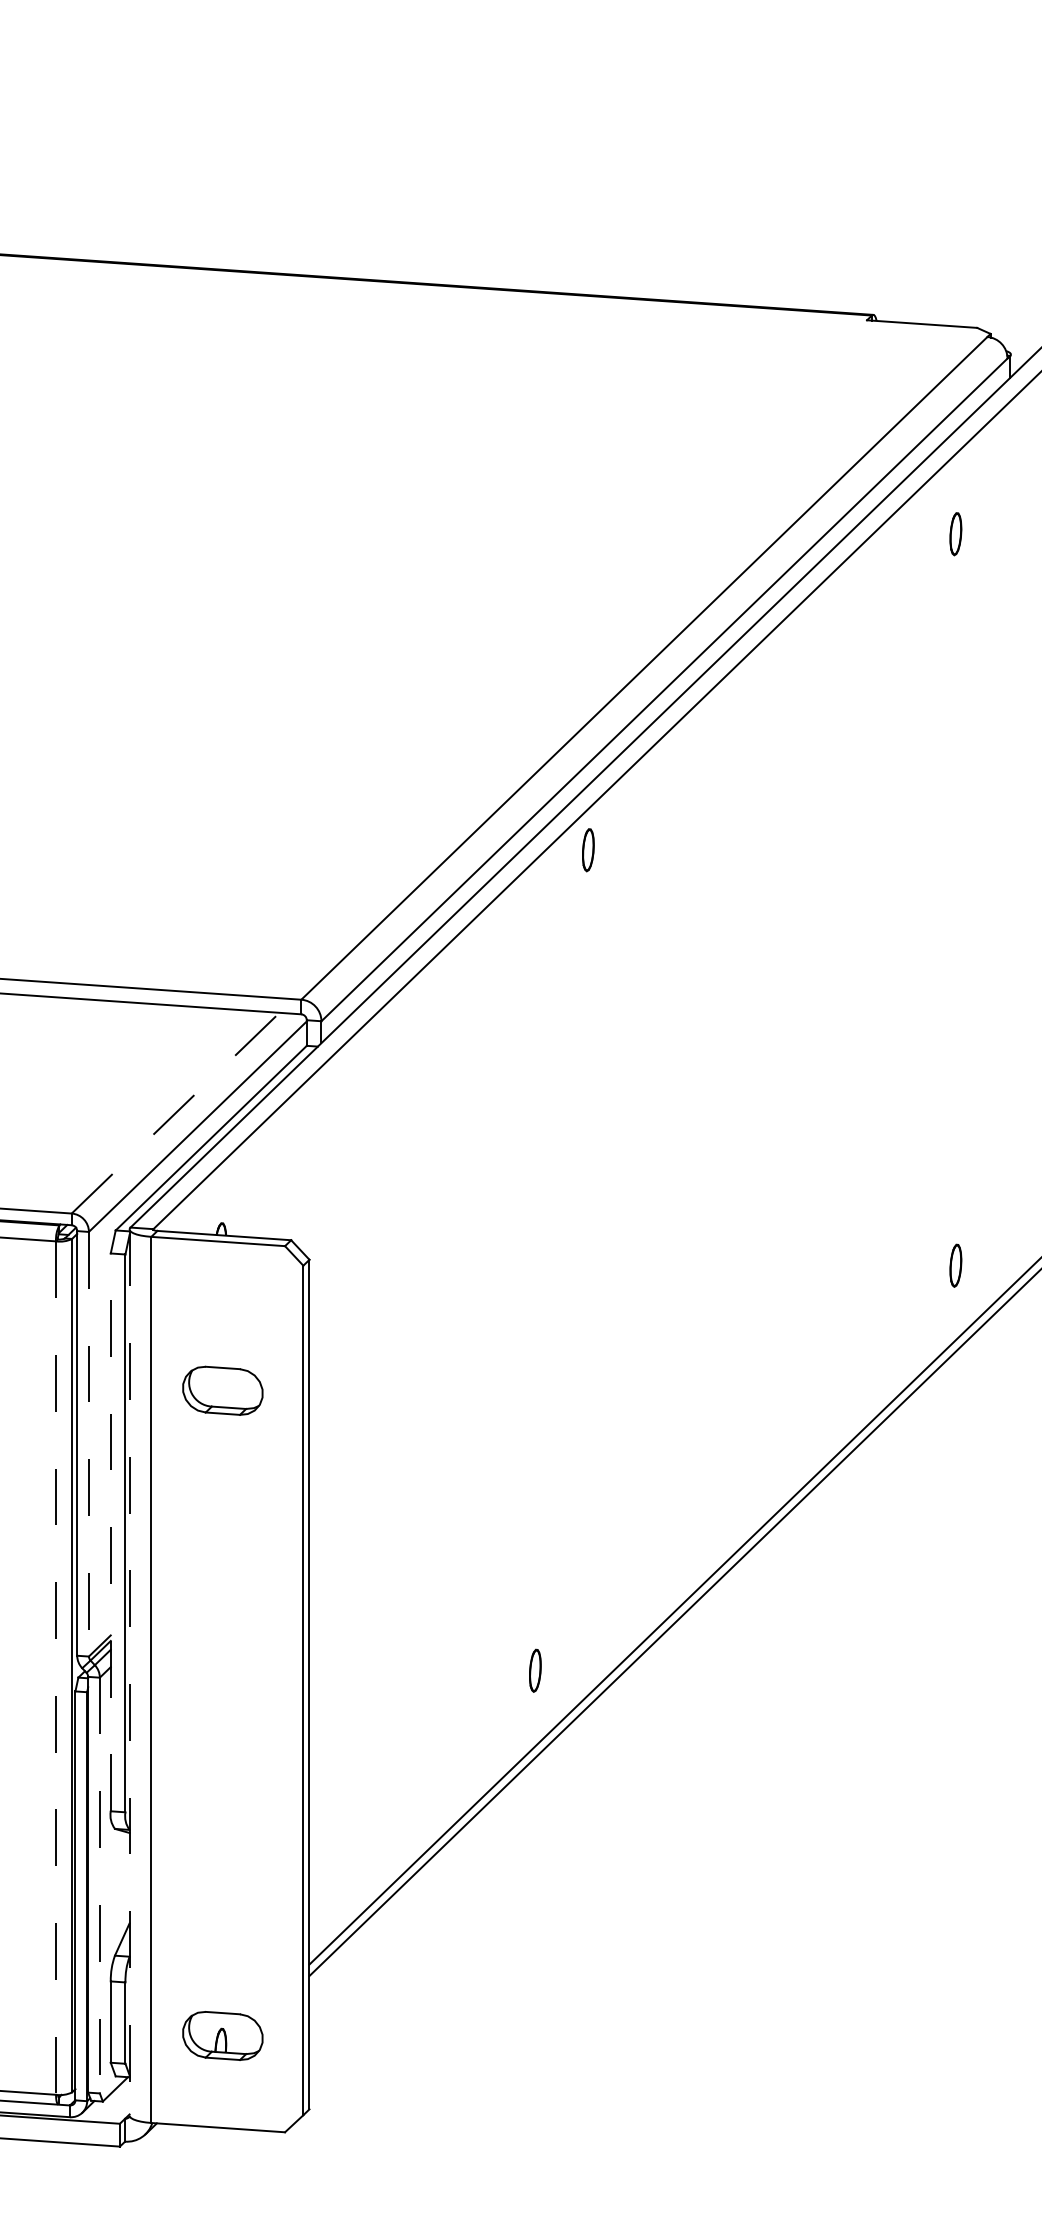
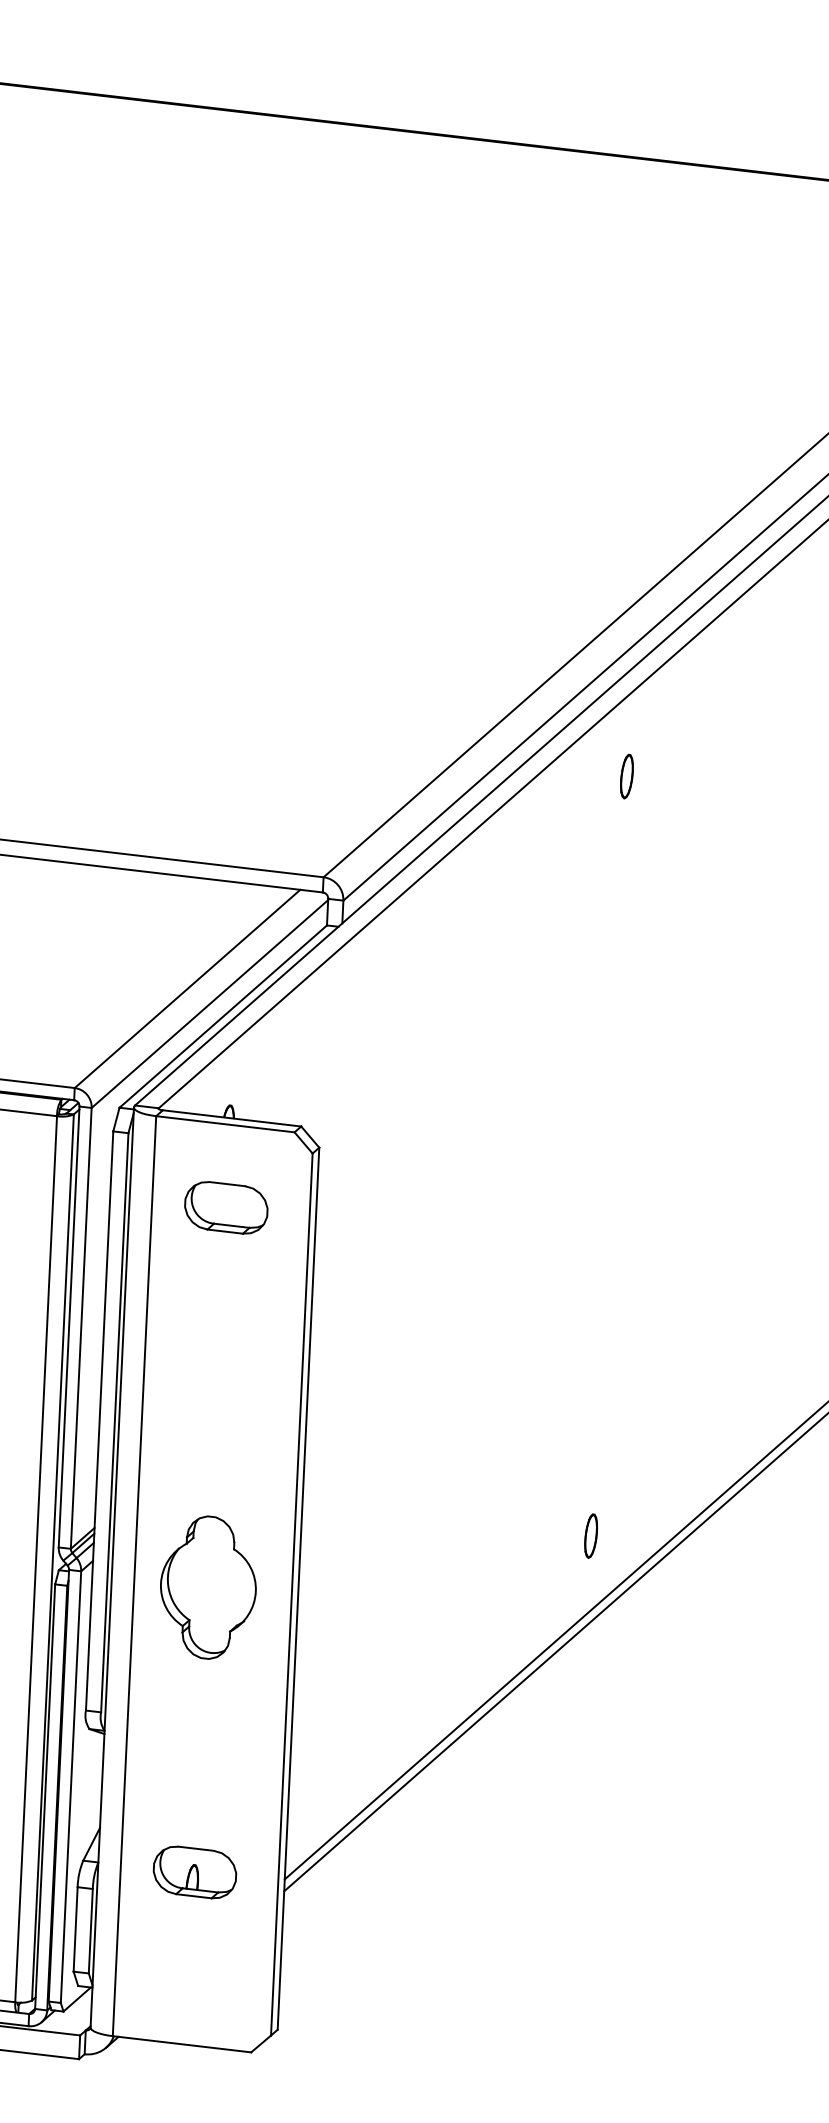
part: (588, 850) -> (627, 776), moved
line: (176, 1112) -> (188, 988), dashed -> solid
part: (222, 1390) -> (225, 1207), moved
line: (88, 1444) -> (80, 1328), dashed -> solid
line: (110, 1532) -> (99, 1421), dashed -> solid
line: (56, 1668) -> (36, 1559), dashed -> solid
part: (535, 1670) -> (591, 1535), moved
line: (129, 1673) -> (112, 1568), dashed -> solid
part: (222, 1687) -> (208, 1587), added
line: (99, 1885) -> (70, 1787), dashed -> solid
part: (222, 2035) -> (194, 1871), moved

